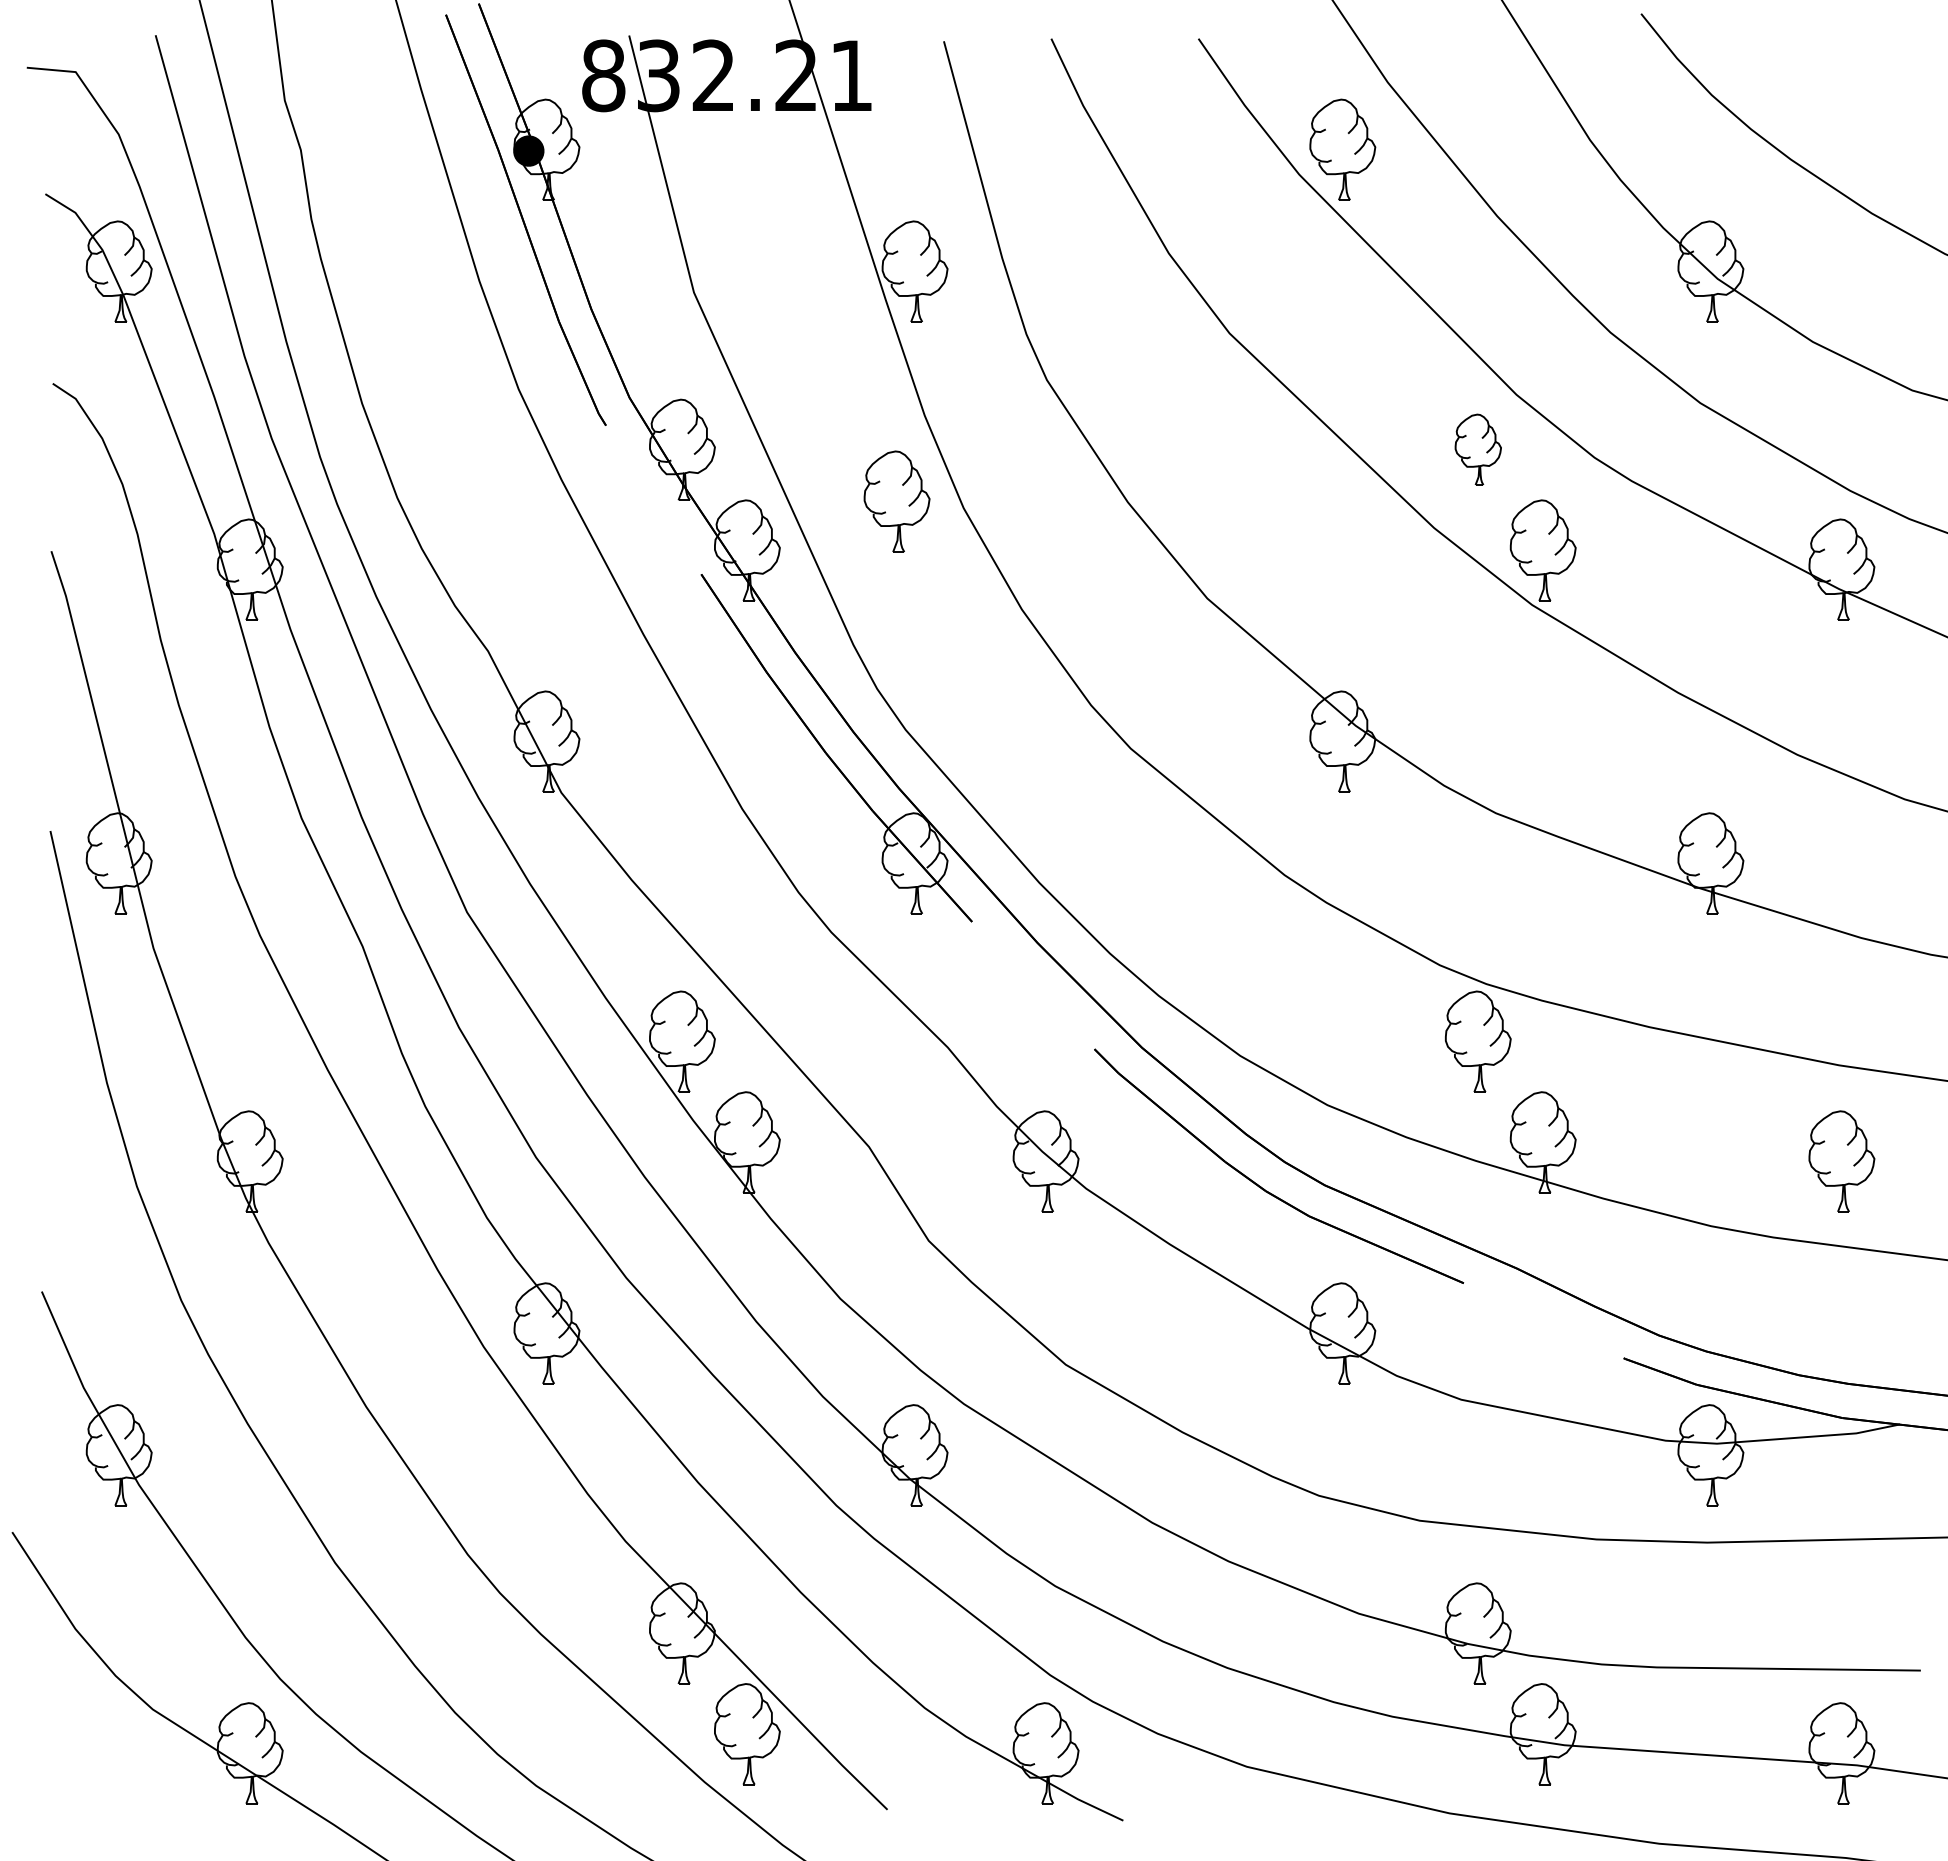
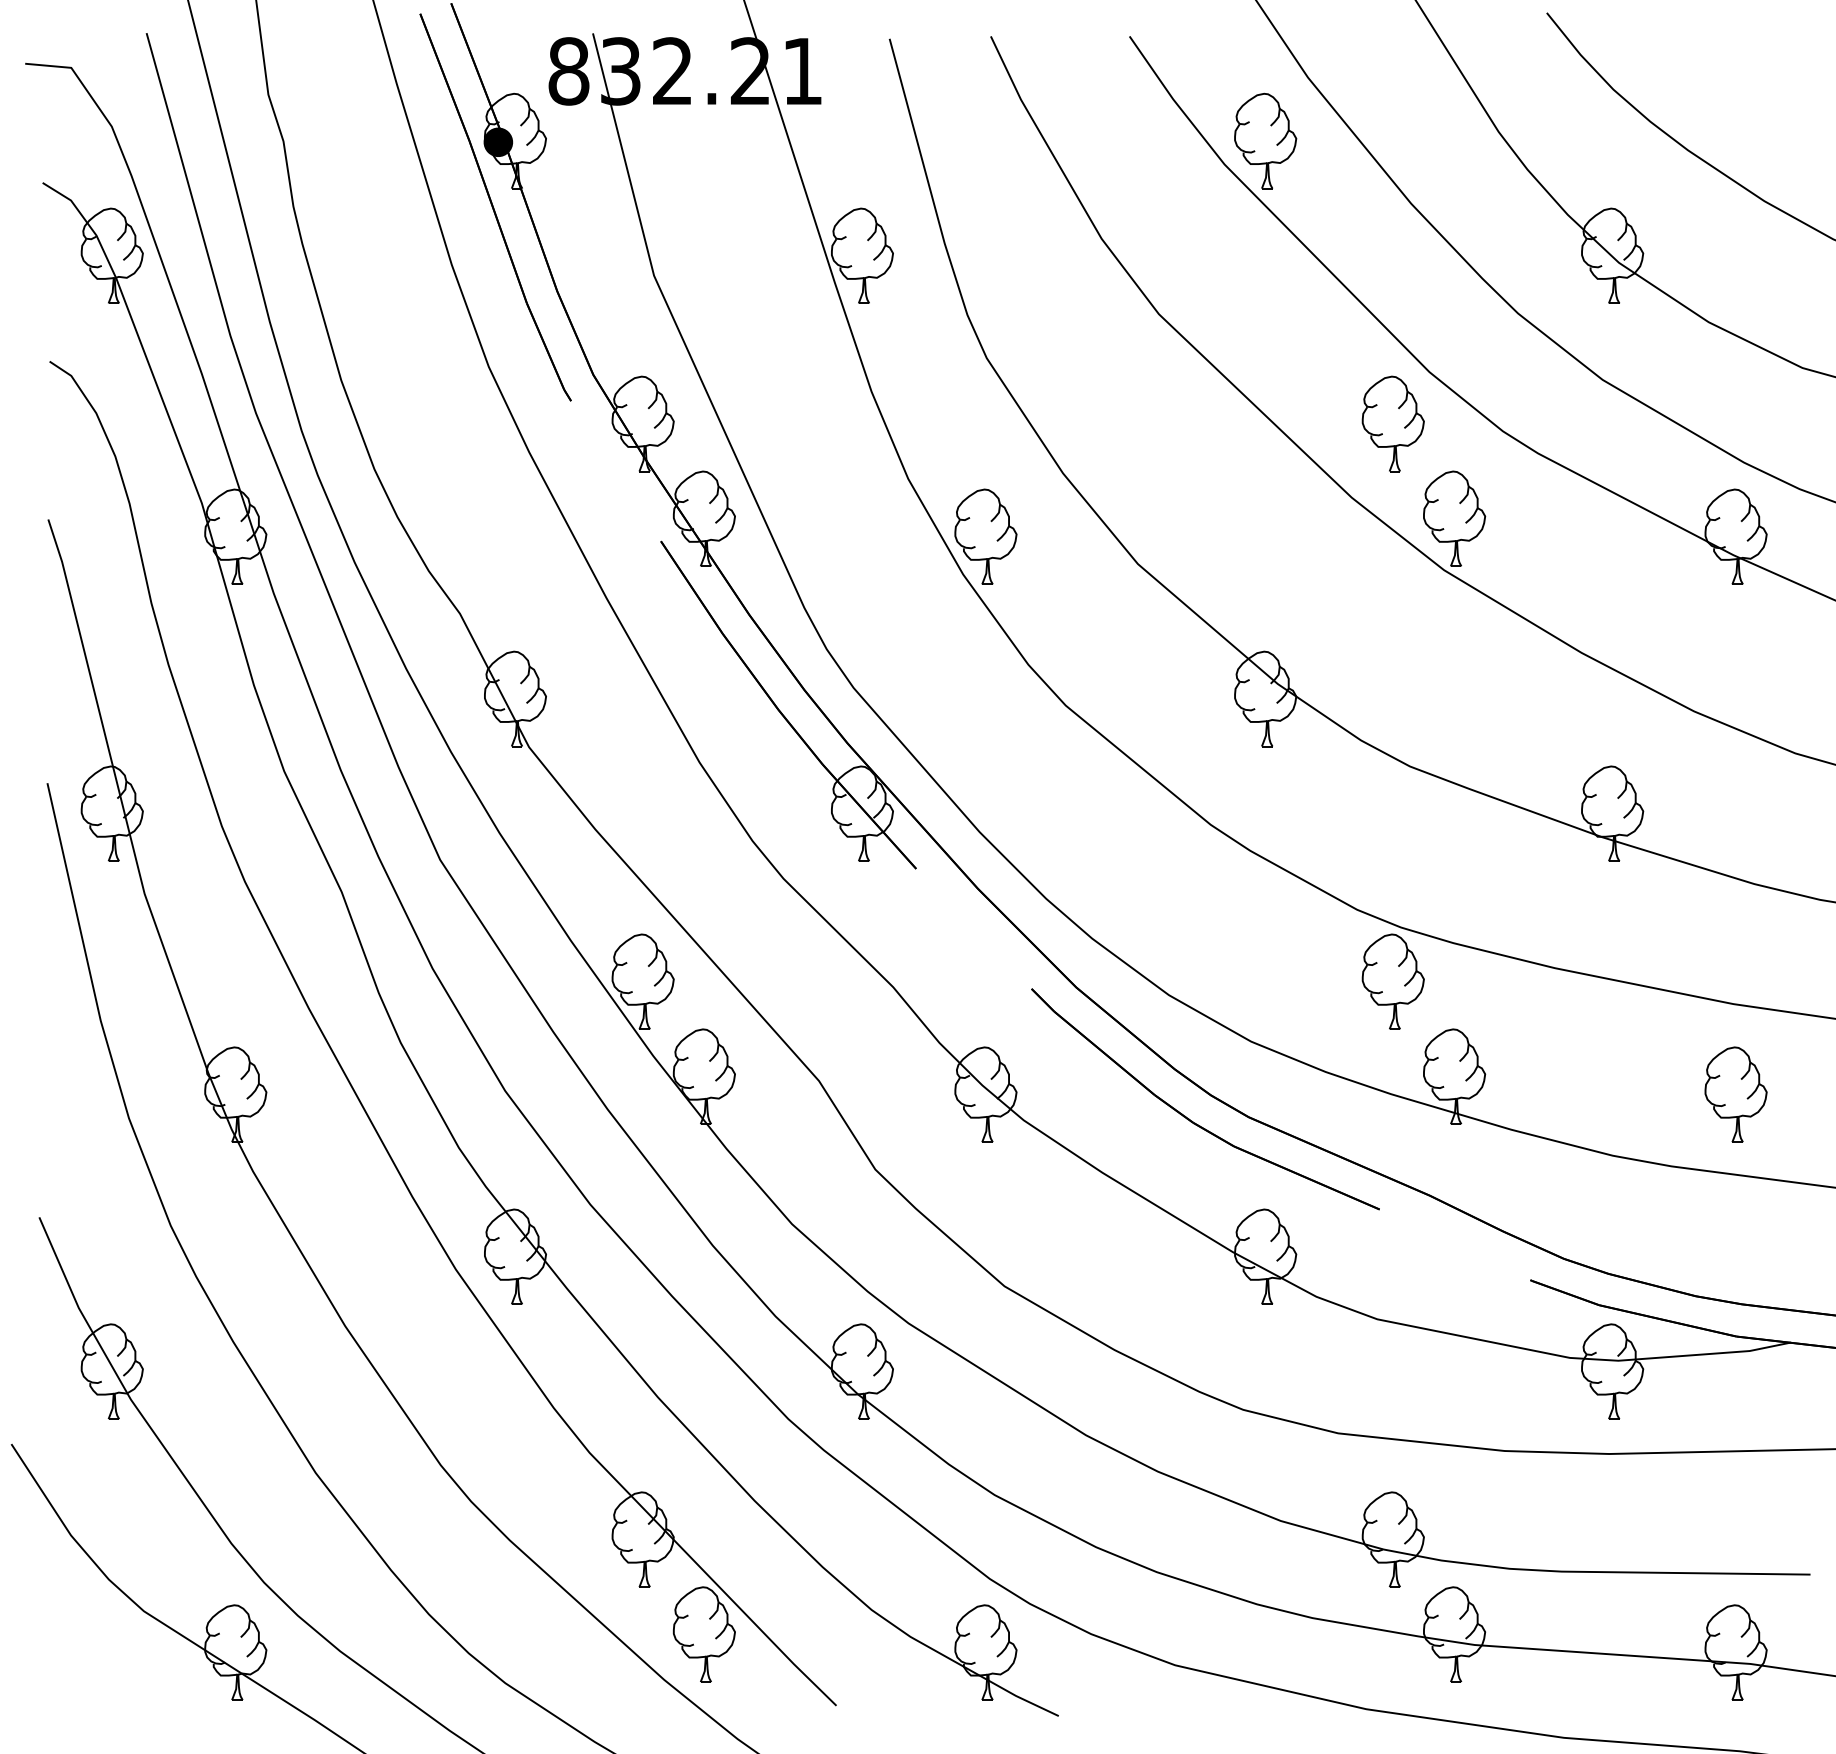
part: (1478, 449) -> (1393, 423), size x1.43
part: (896, 501) -> (985, 536), moved

